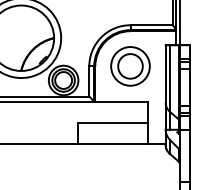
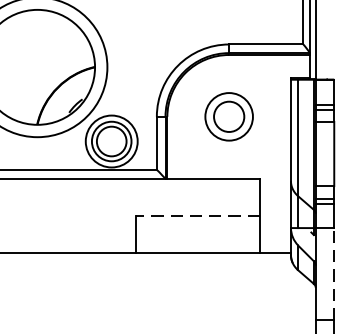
part: (130, 66) -> (229, 116), size x0.7
line: (112, 122) -> (197, 215), solid -> dashed
line: (190, 155) -> (334, 273), solid -> dashed

